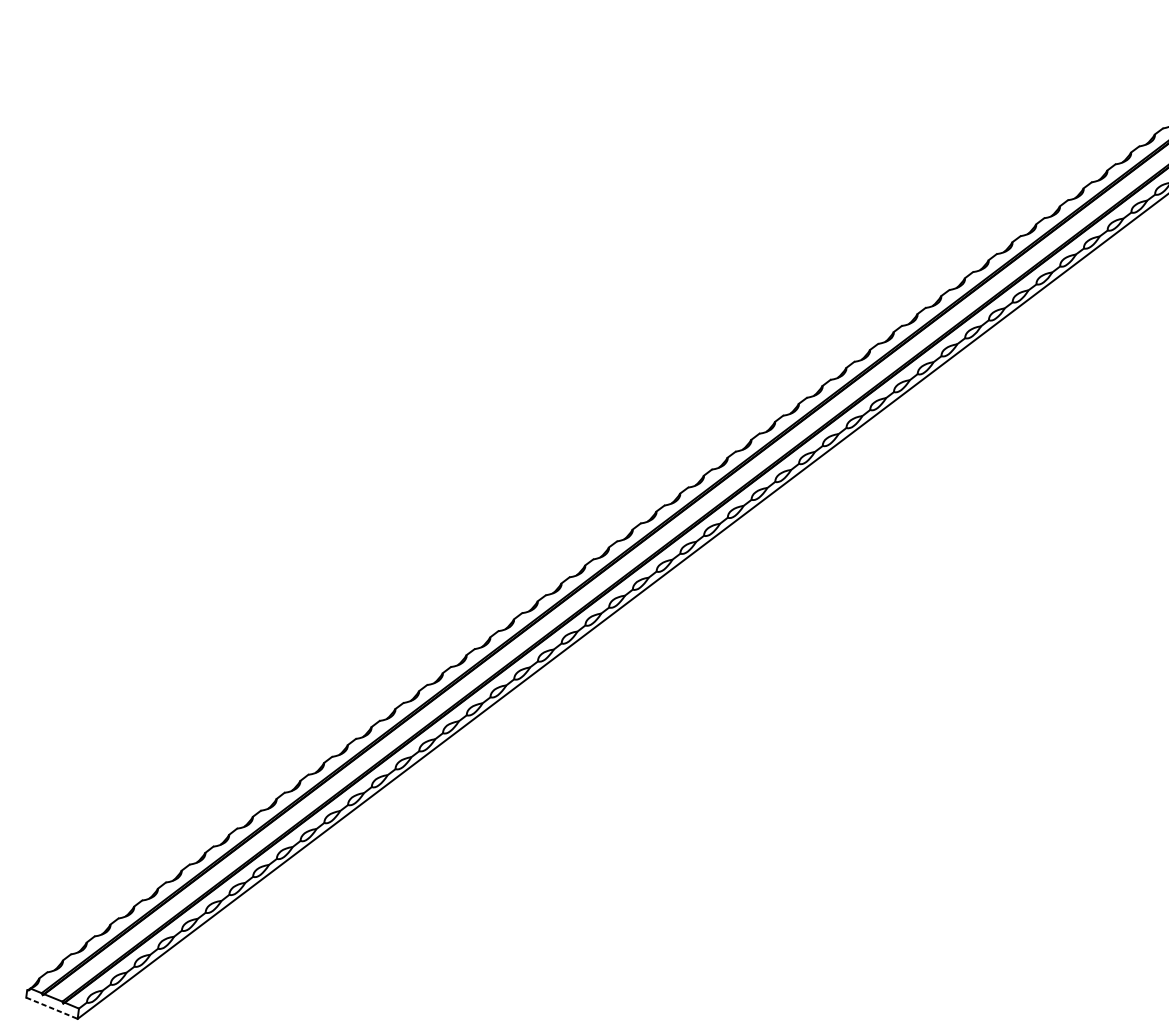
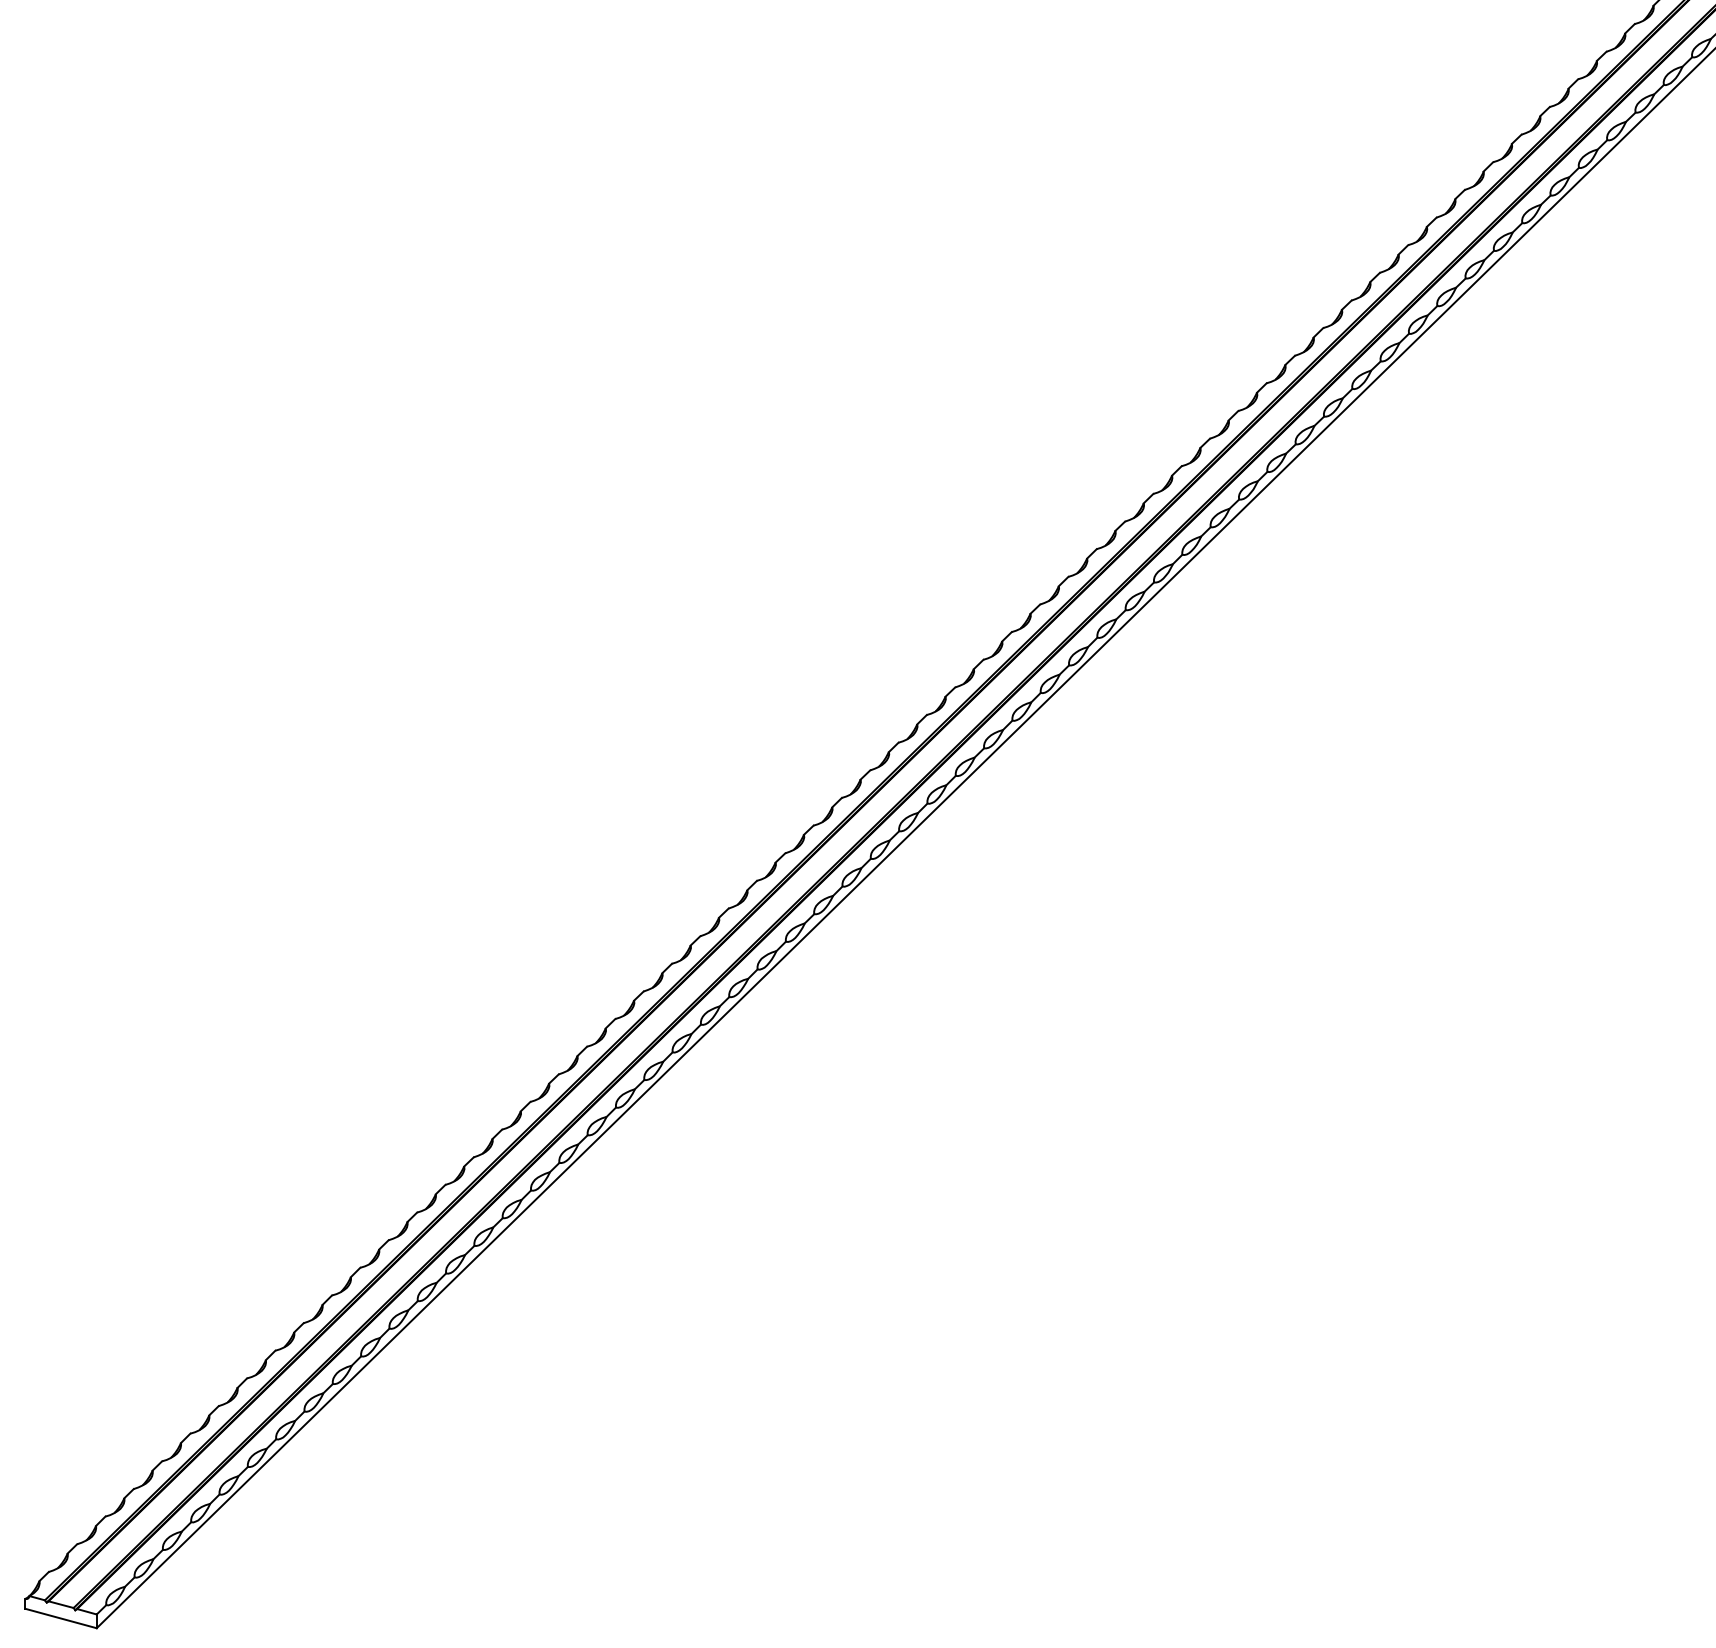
line: (52, 1008) -> (61, 1618), dashed -> solid

